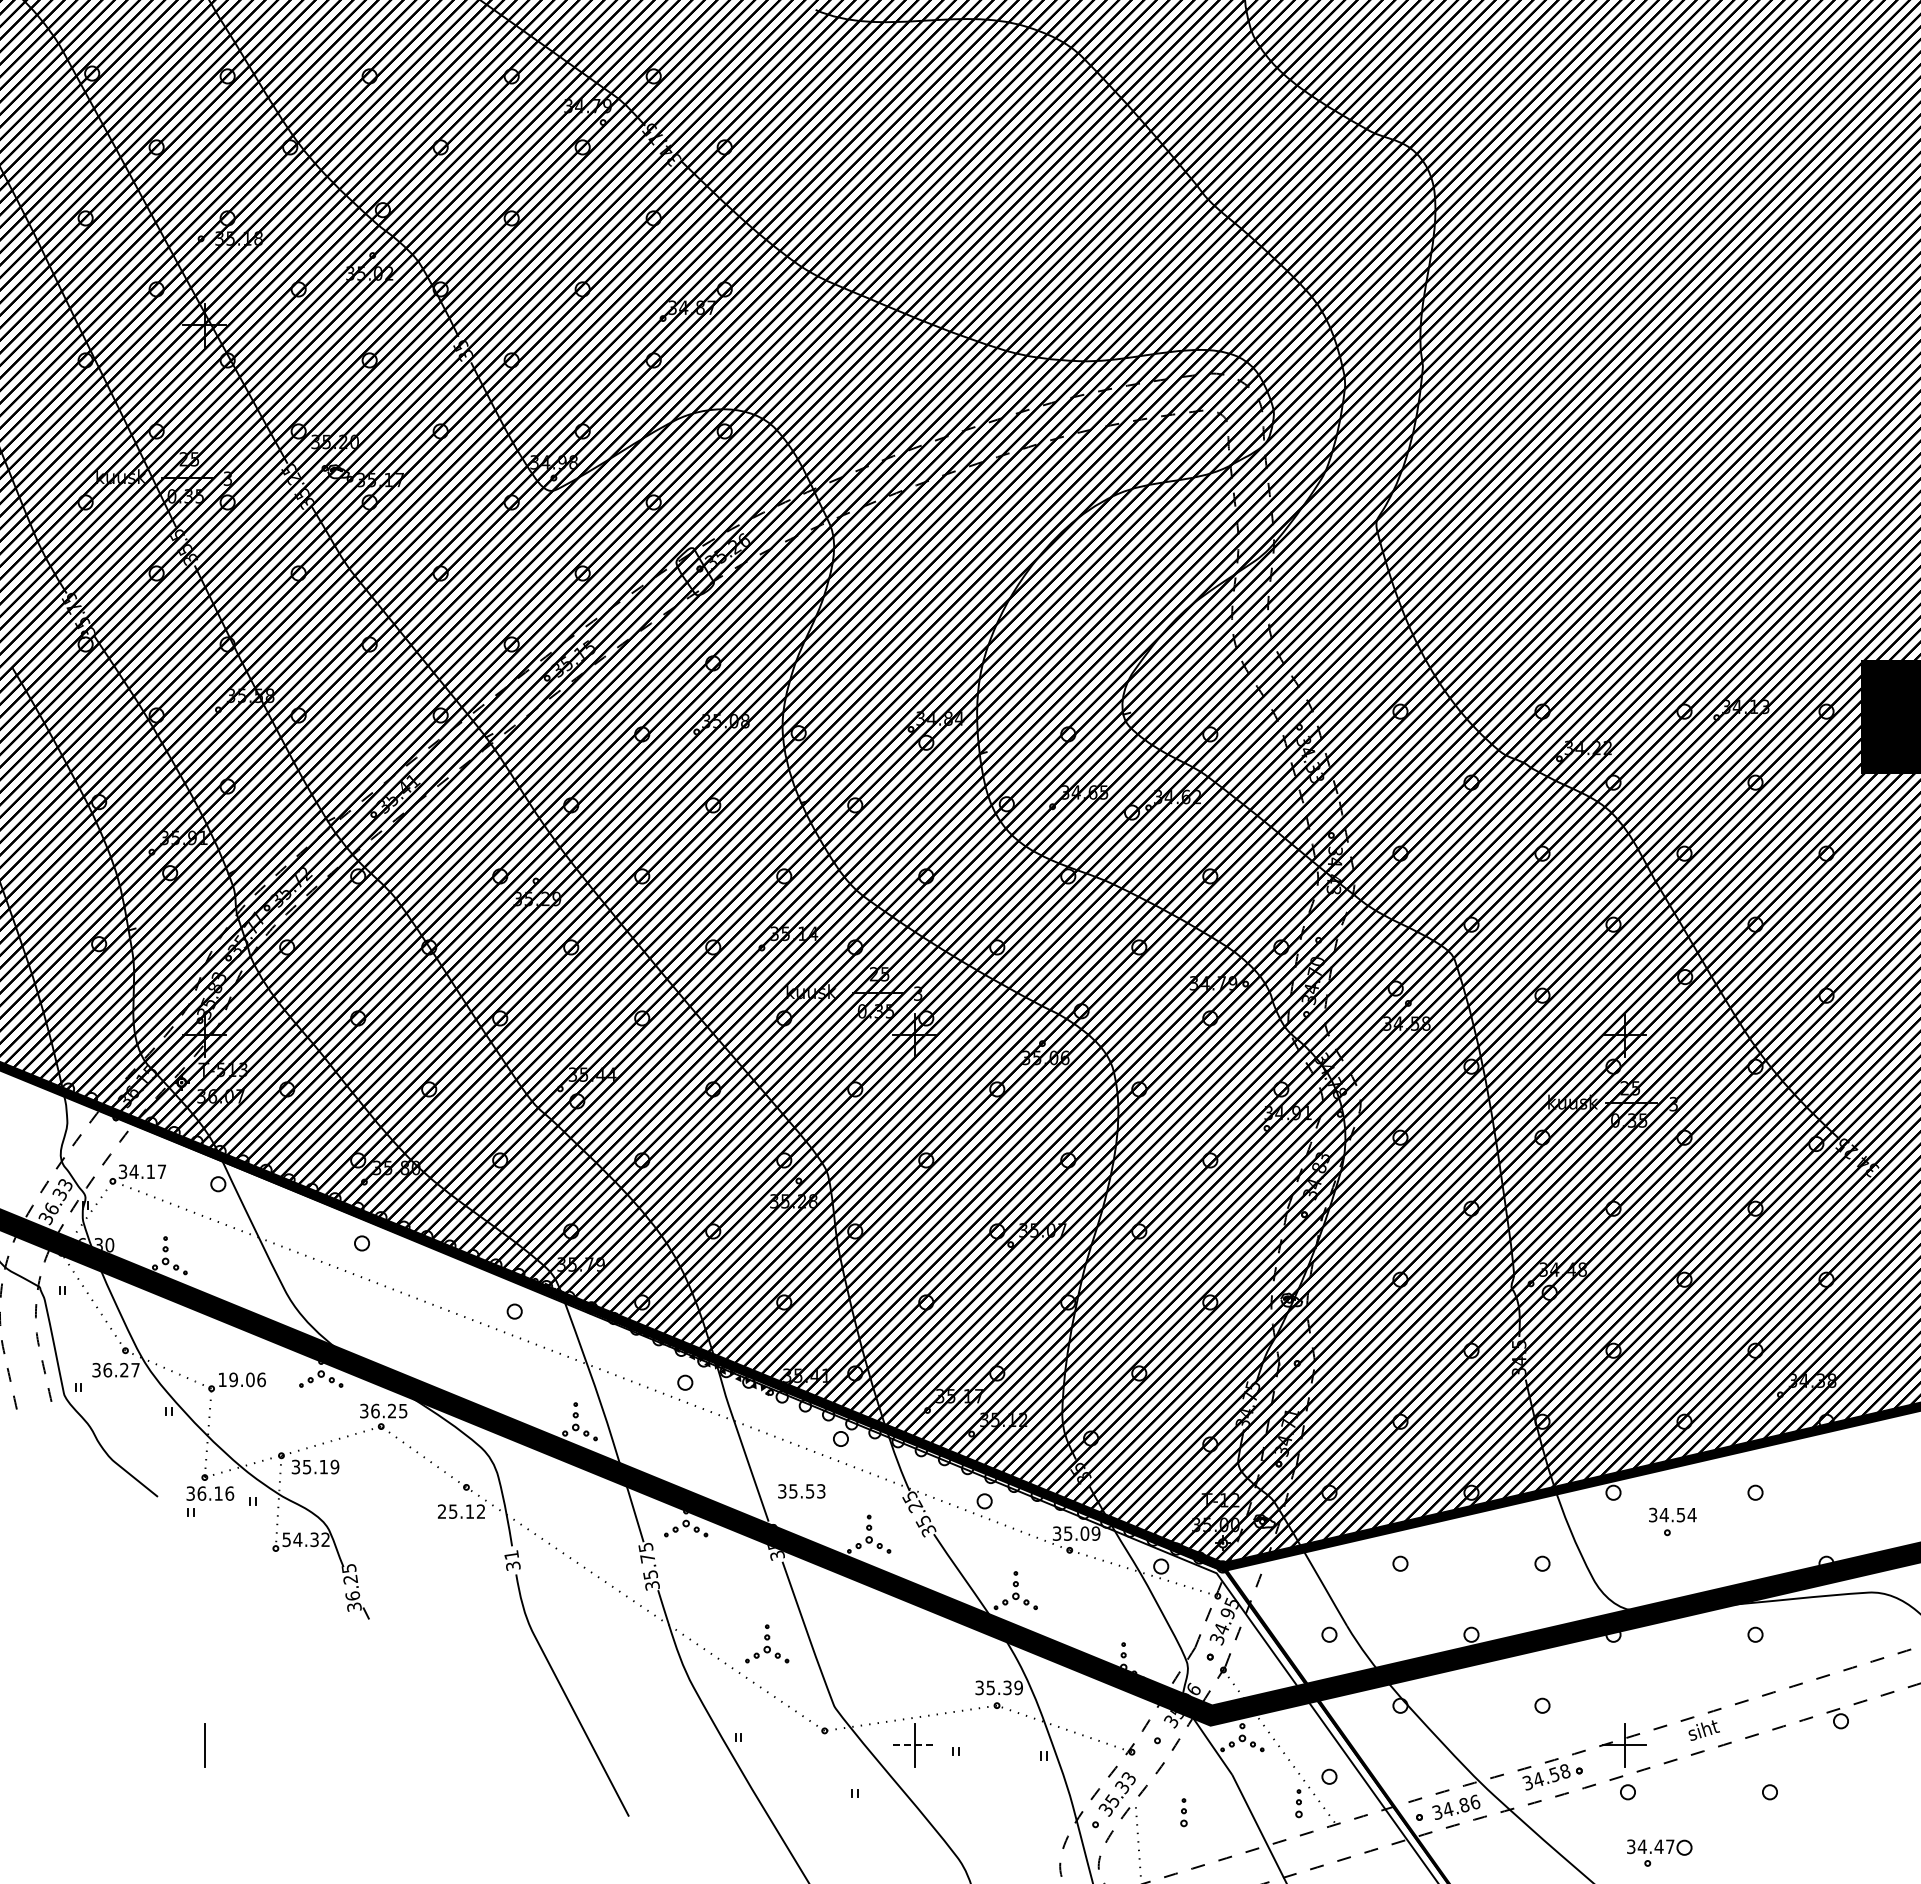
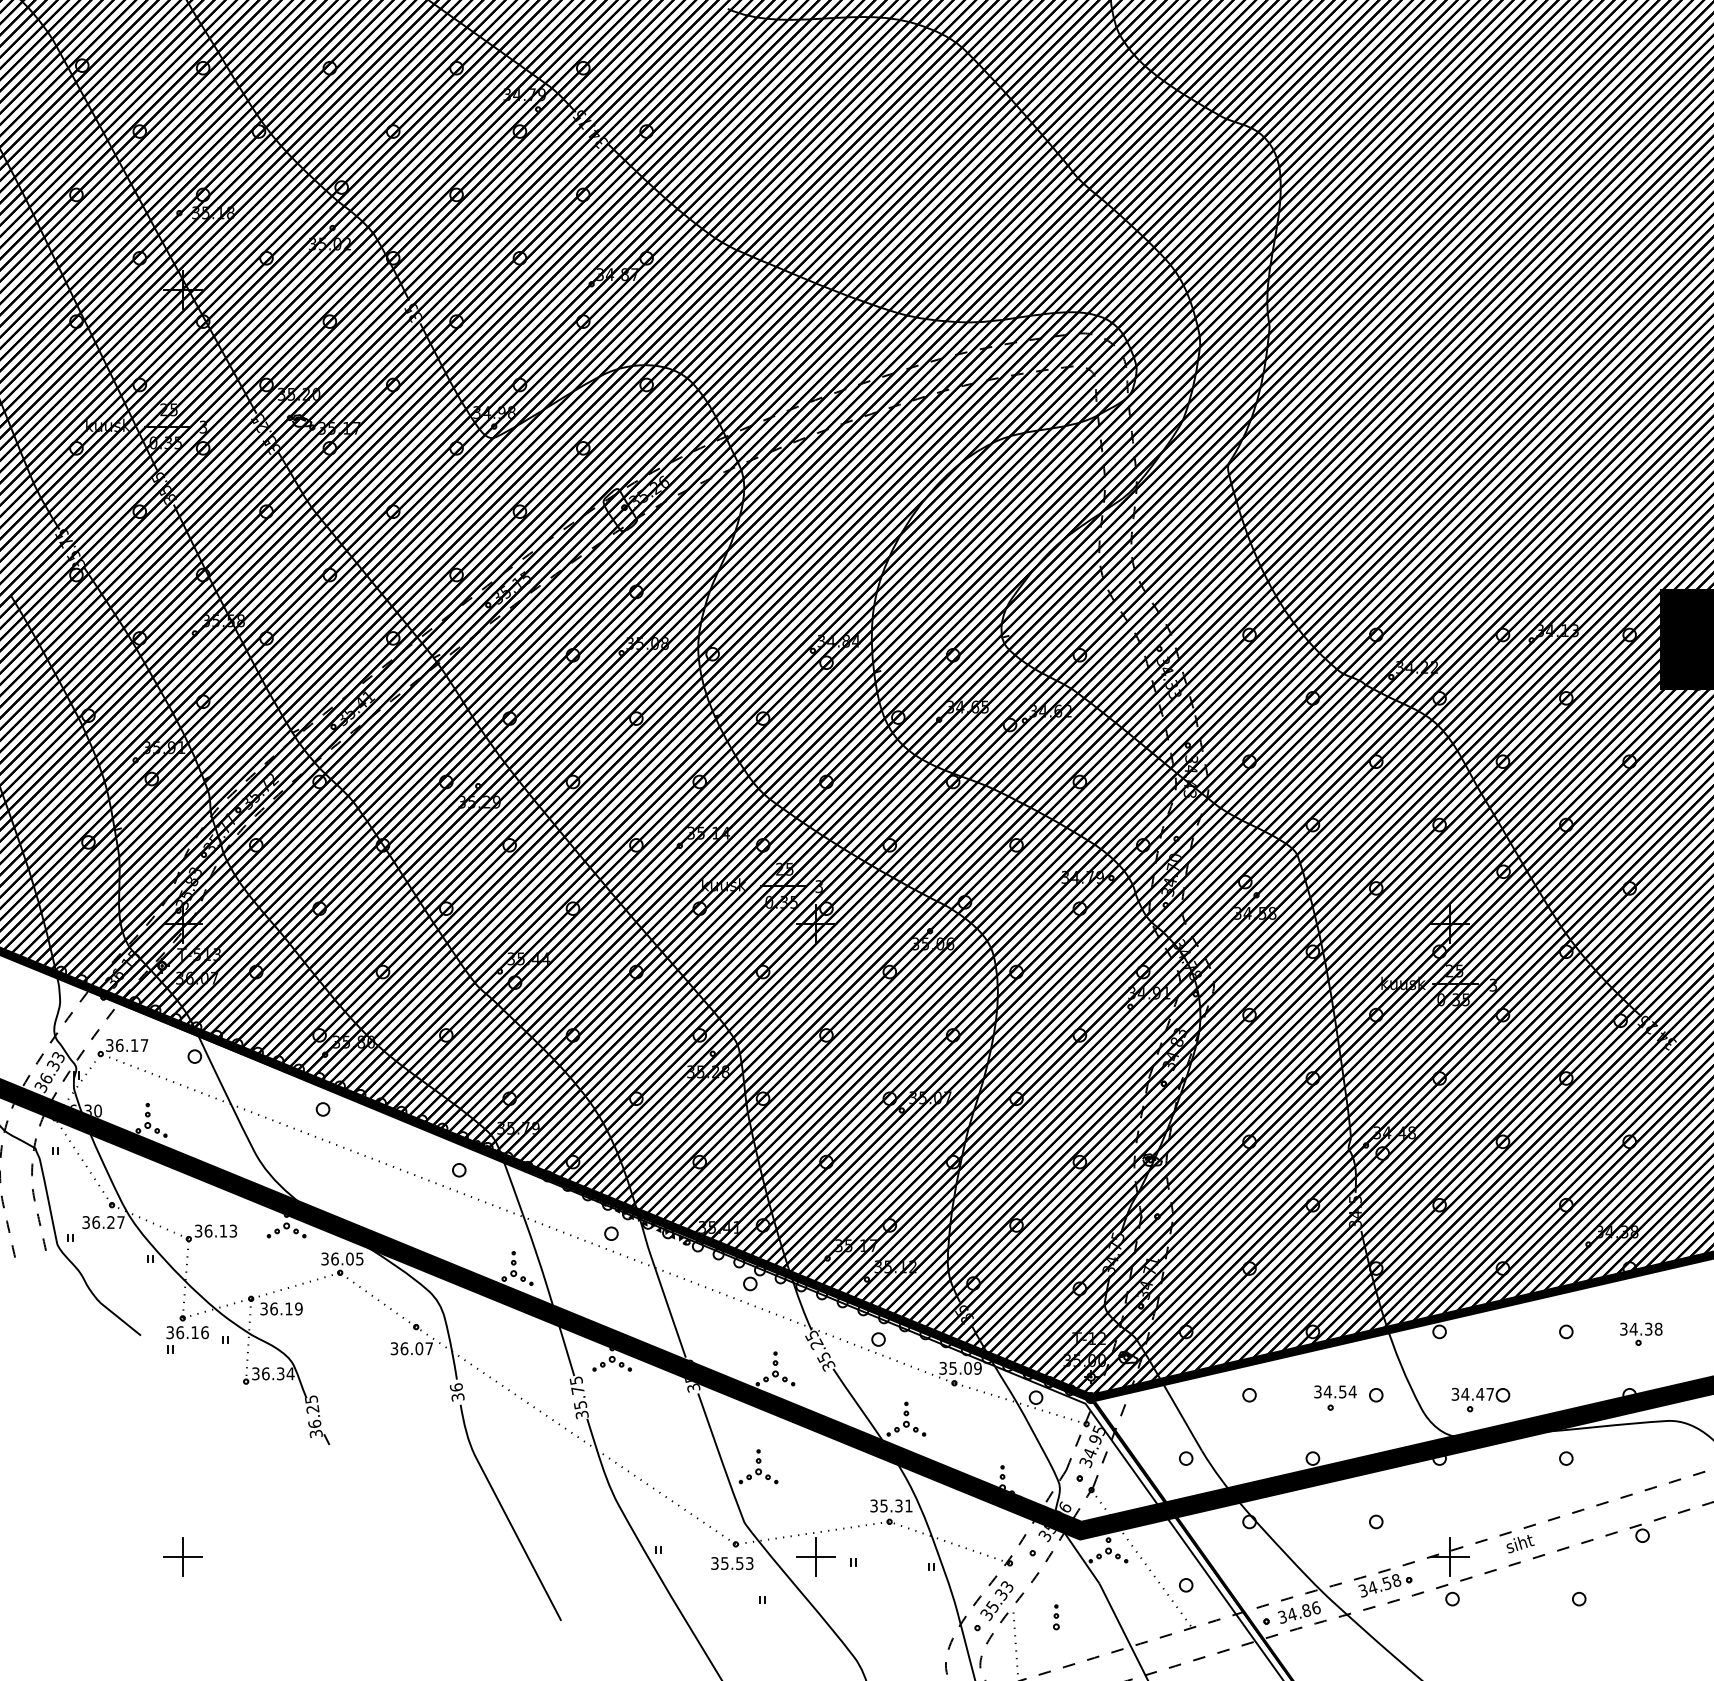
text: (133, 1171) -> (119, 1045), 34.17 -> 36.17
text: (241, 1379) -> (215, 1230), 19.06 -> 36.13
text: (391, 1410) -> (349, 1258), 36.25 -> 36.05
text: (306, 1466) -> (273, 1308), 35.19 -> 36.19
text: (801, 1491) -> (732, 1563), moved
part: (1839, 1495) -> (1641, 1334), added
text: (461, 1511) -> (411, 1348), 25.12 -> 36.07
part: (1672, 1521) -> (1335, 1397), moved
text: (306, 1539) -> (273, 1373), 54.32 -> 36.34
text: (511, 1554) -> (456, 1386), 31 -> 36
part: (767, 1643) -> (758, 1466), moved
text: (1018, 1687) -> (908, 1505), 35.39 -> 35.31
line: (204, 1745) -> (182, 1557), added
line: (915, 1745) -> (816, 1557), dashed -> solid
part: (1298, 1803) -> (1158, 1609), removed
part: (1659, 1852) -> (1480, 1399), moved

